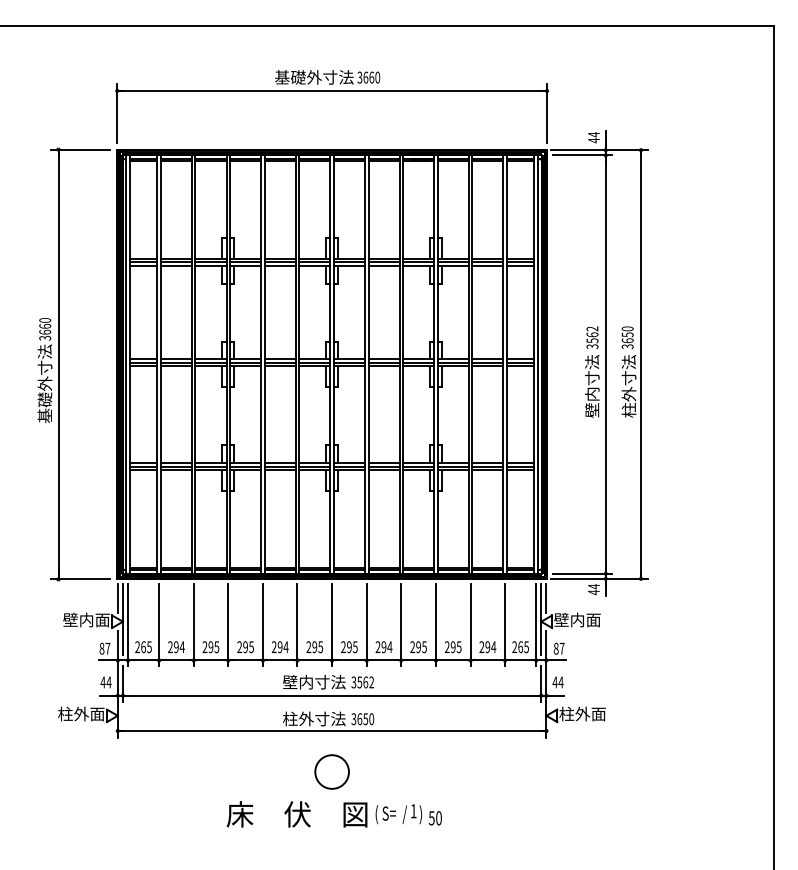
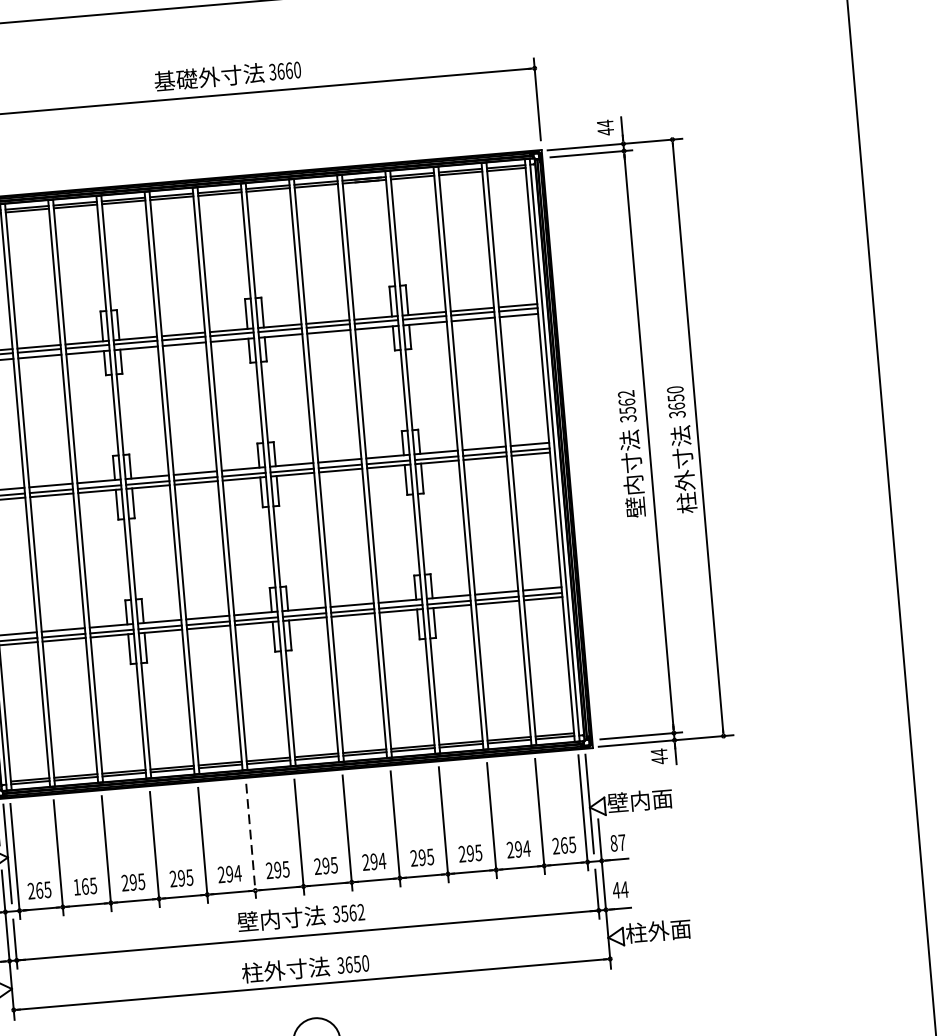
line: (546, 597) -> (594, 773), removed
line: (297, 625) -> (251, 841), solid -> dashed
text: (176, 647) -> (85, 886), 294 -> 165

